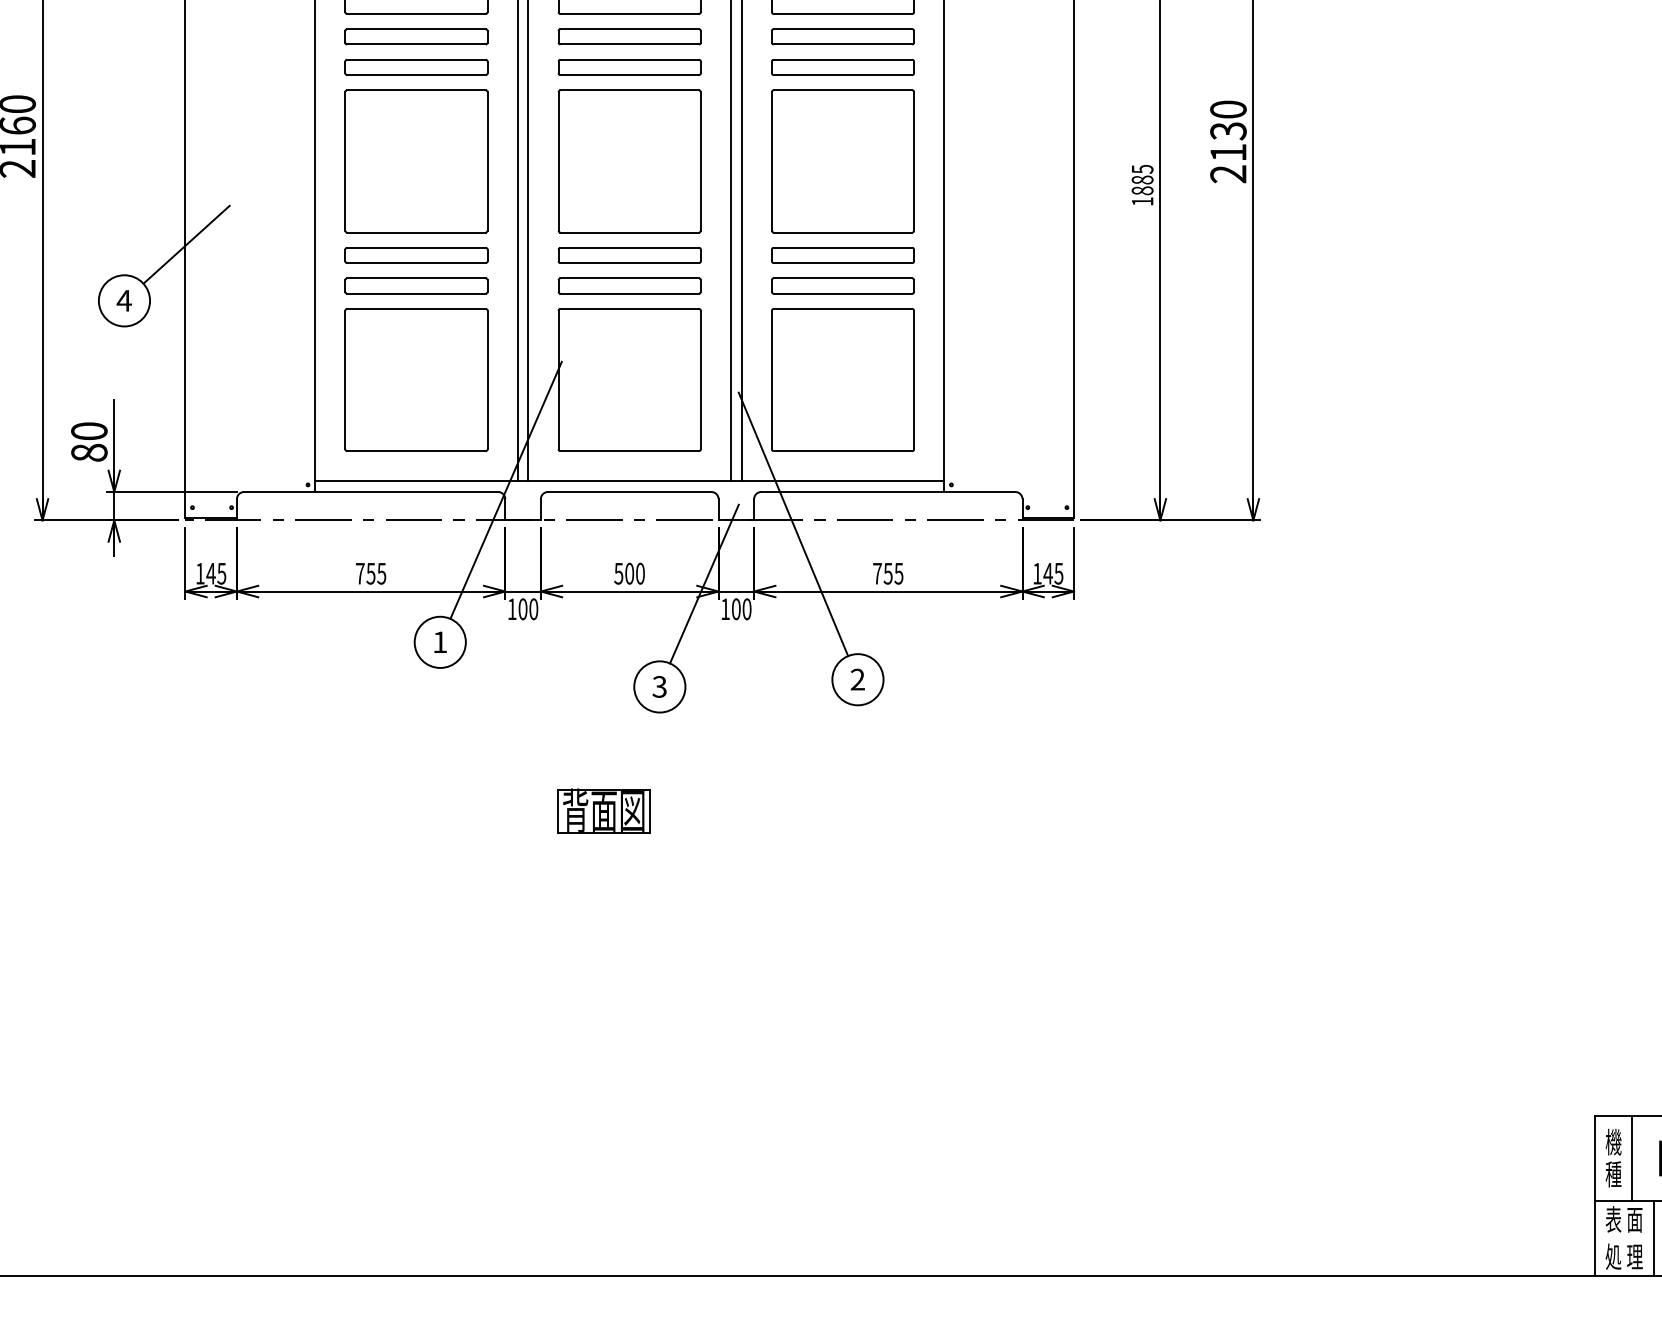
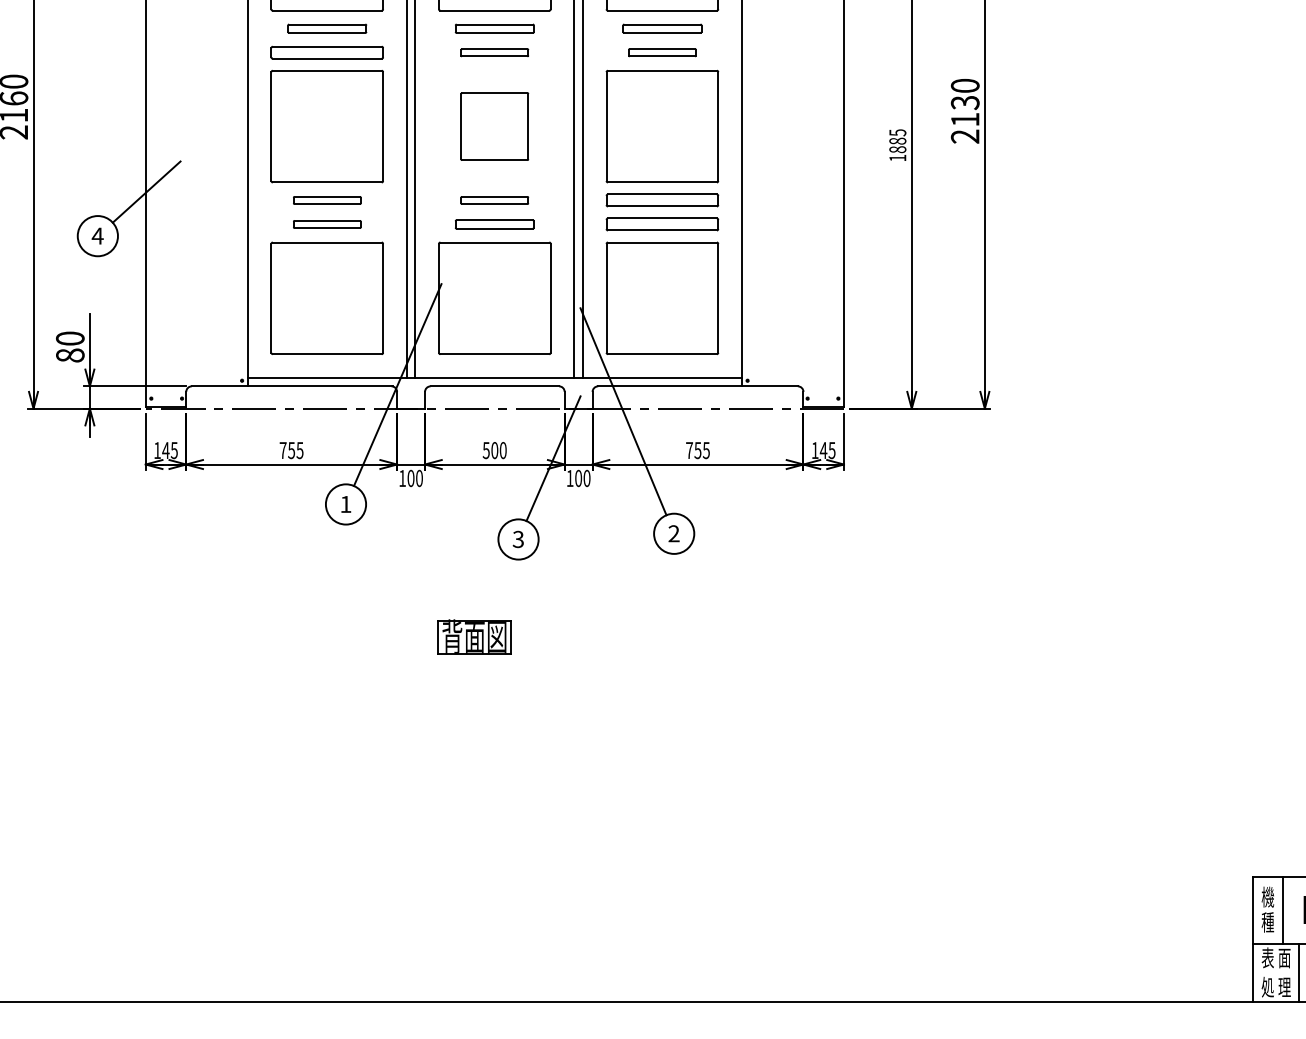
part: (416, 36) -> (327, 28), size x0.7
part: (629, 36) -> (494, 28), size x0.7
part: (842, 36) -> (662, 28), size x0.7
part: (629, 67) -> (494, 52), size x0.6
part: (842, 67) -> (662, 52), size x0.6
part: (629, 161) -> (494, 126), size x0.6
part: (416, 255) -> (327, 200), size x0.6
part: (629, 255) -> (494, 200), size x0.6
part: (416, 285) -> (327, 224), size x0.6
part: (629, 285) -> (494, 224), size x0.7

